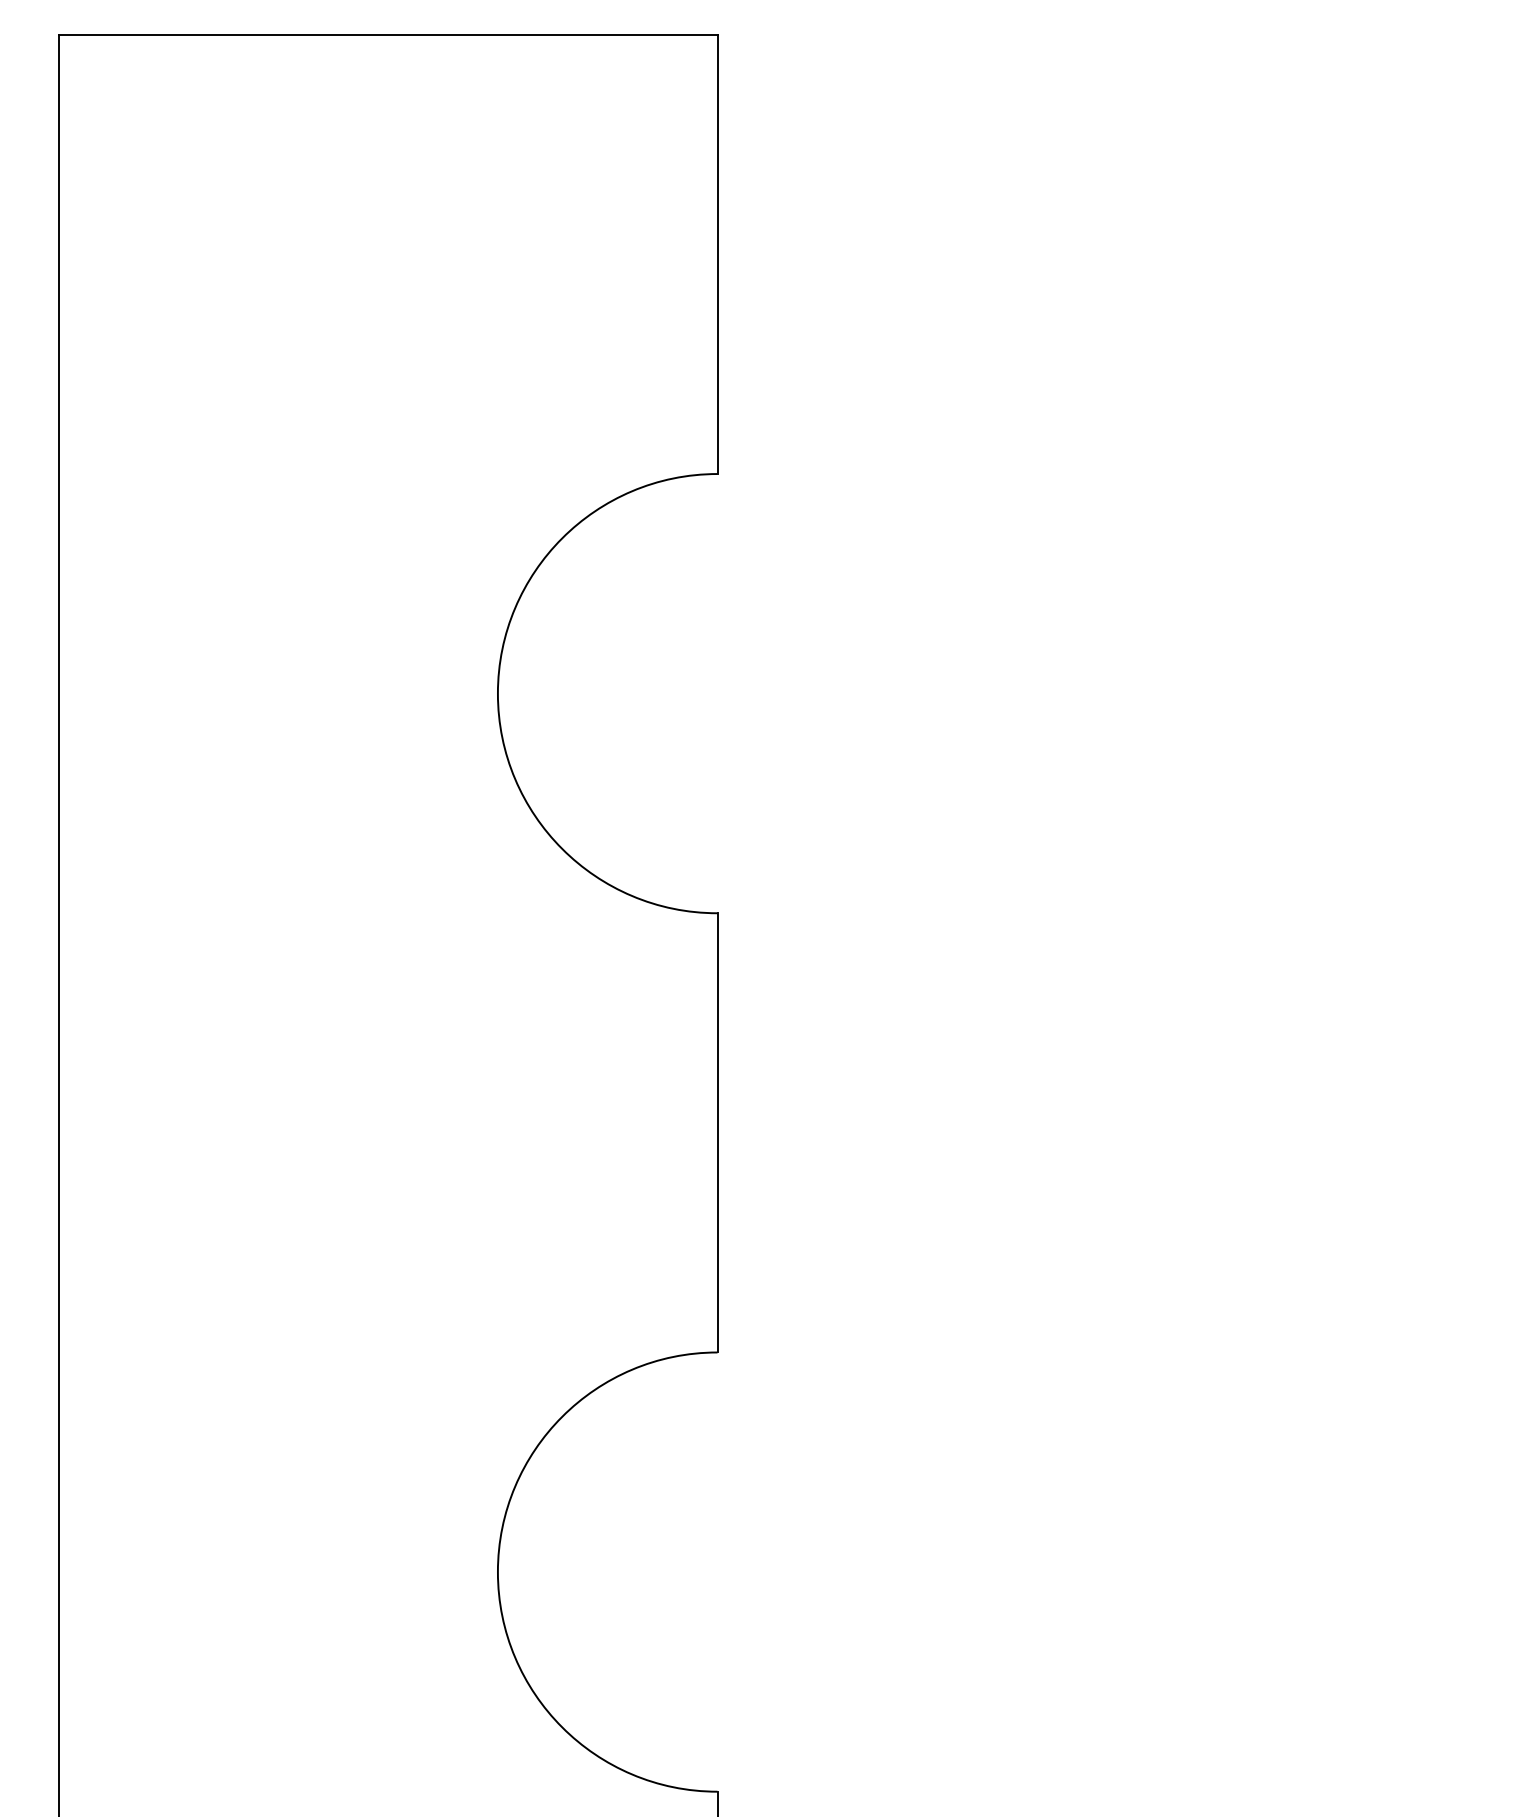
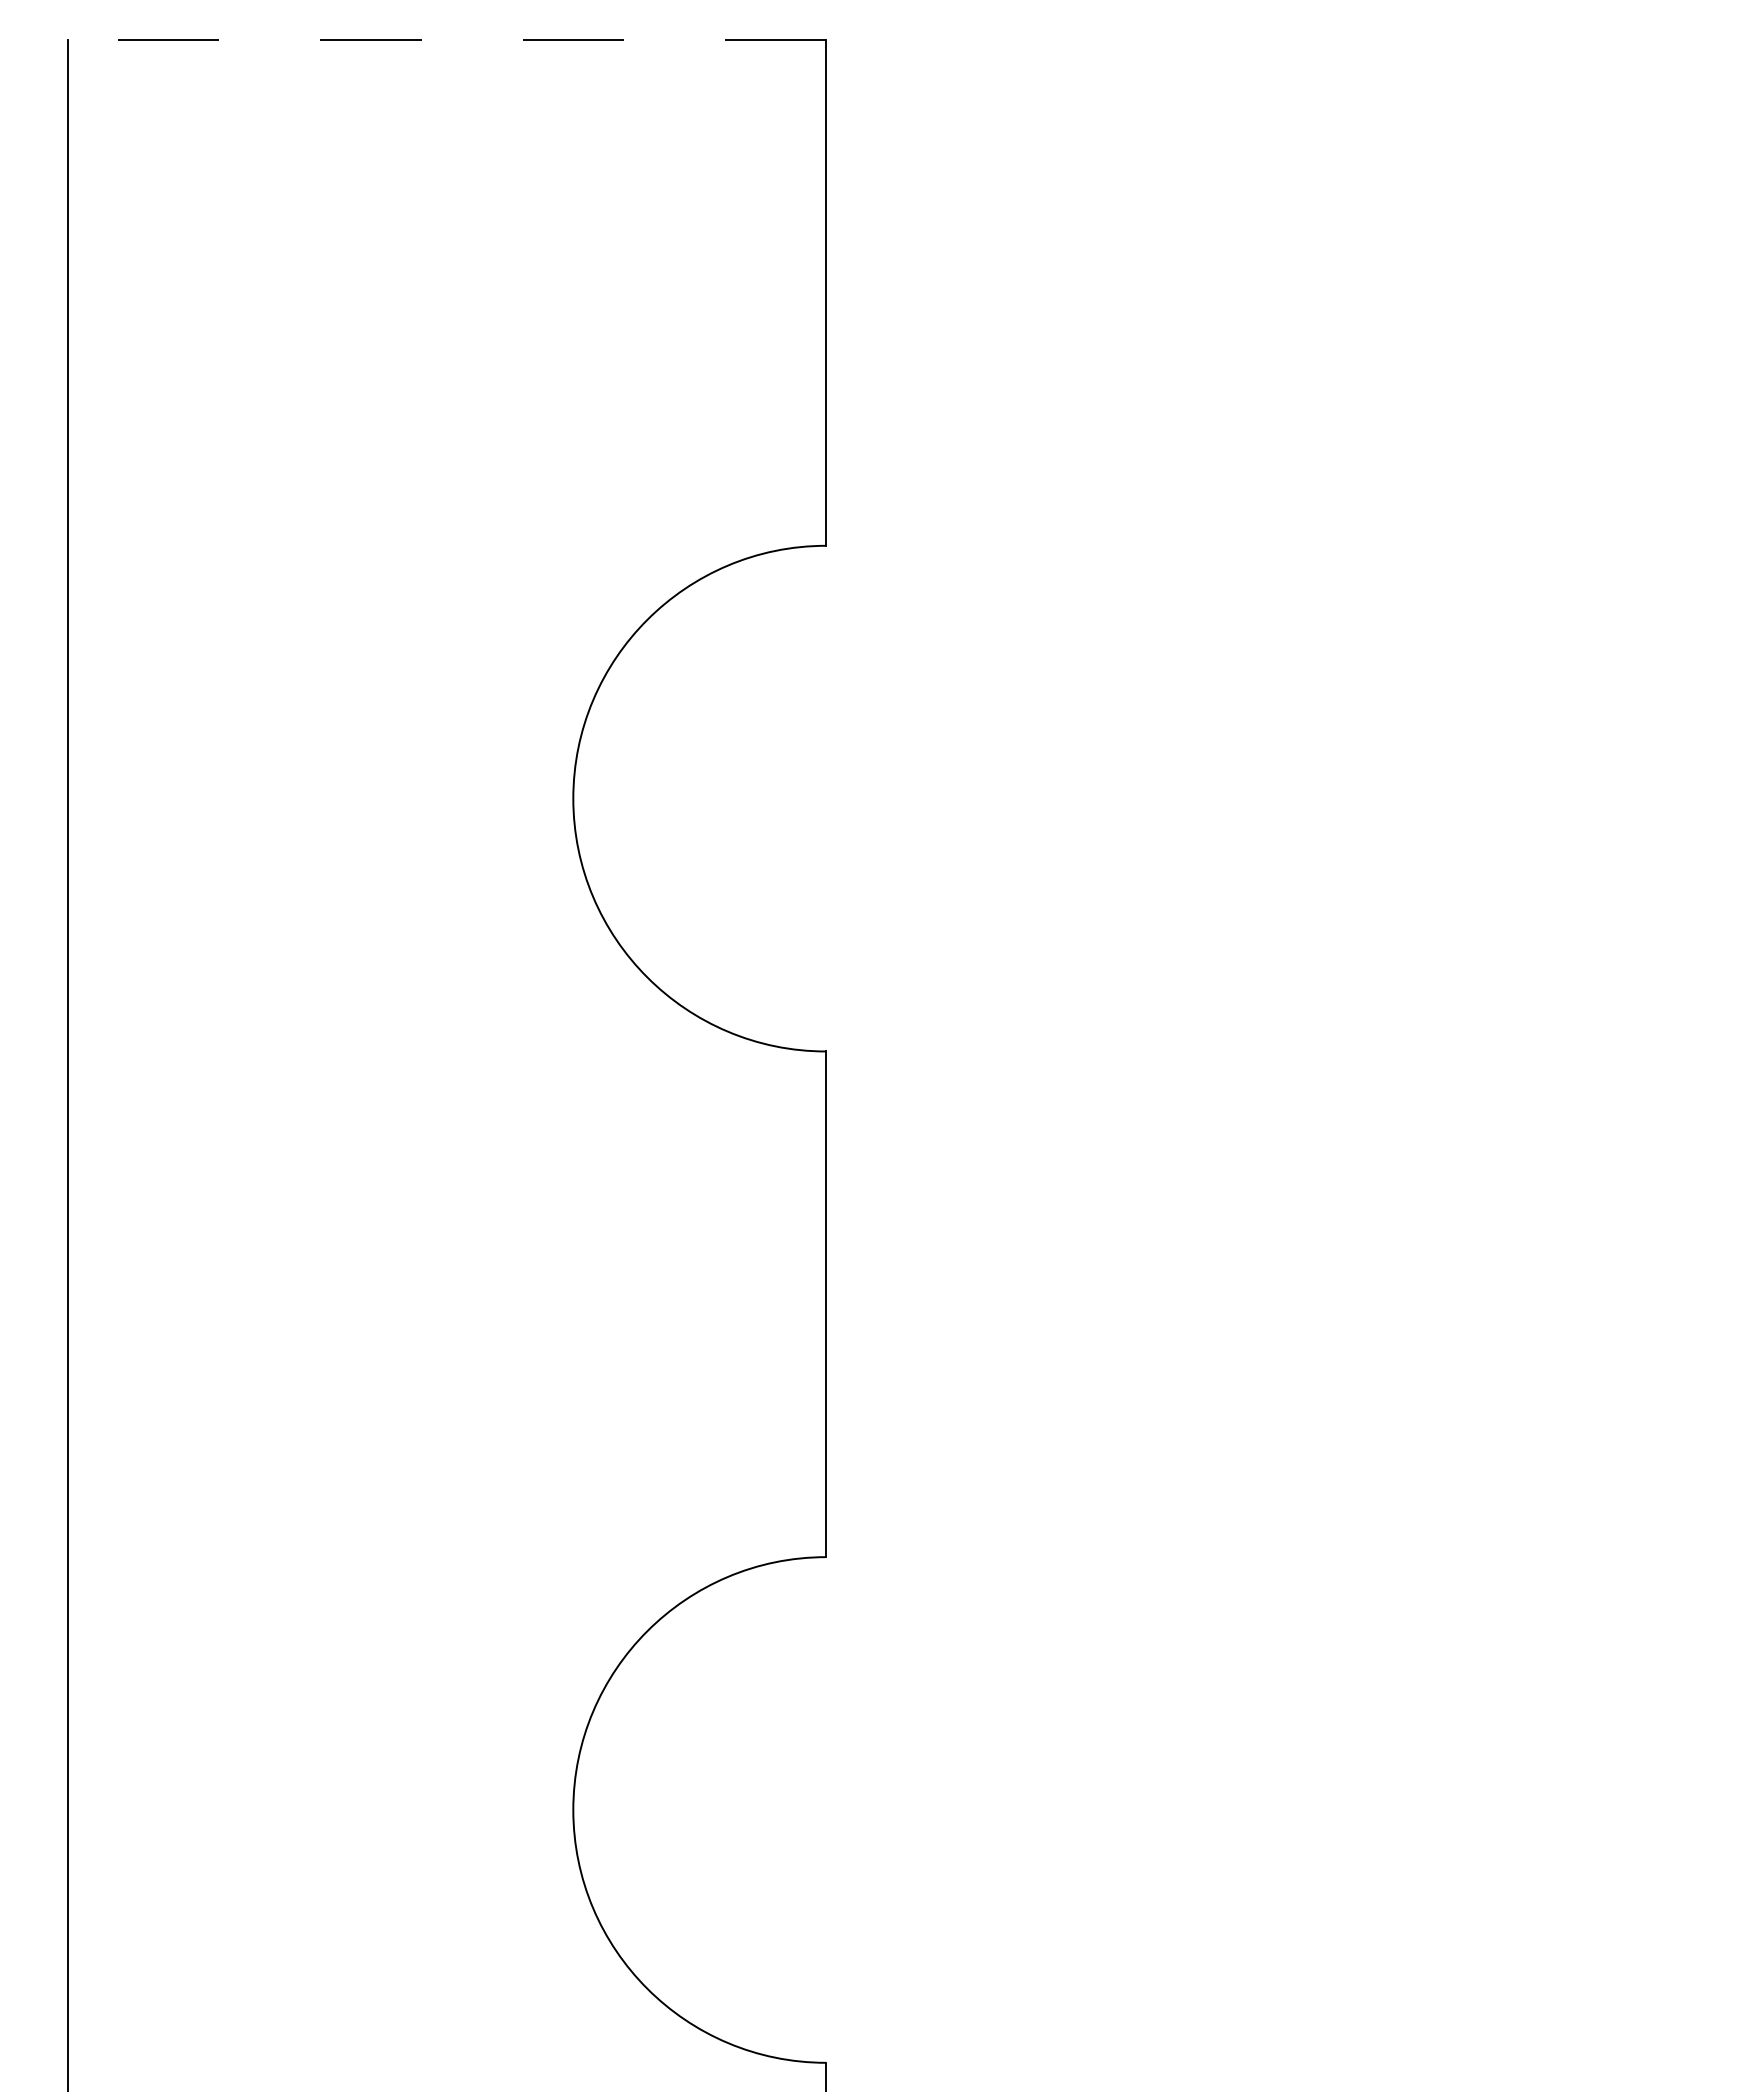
line: (387, 35) -> (446, 40), solid -> dashed

